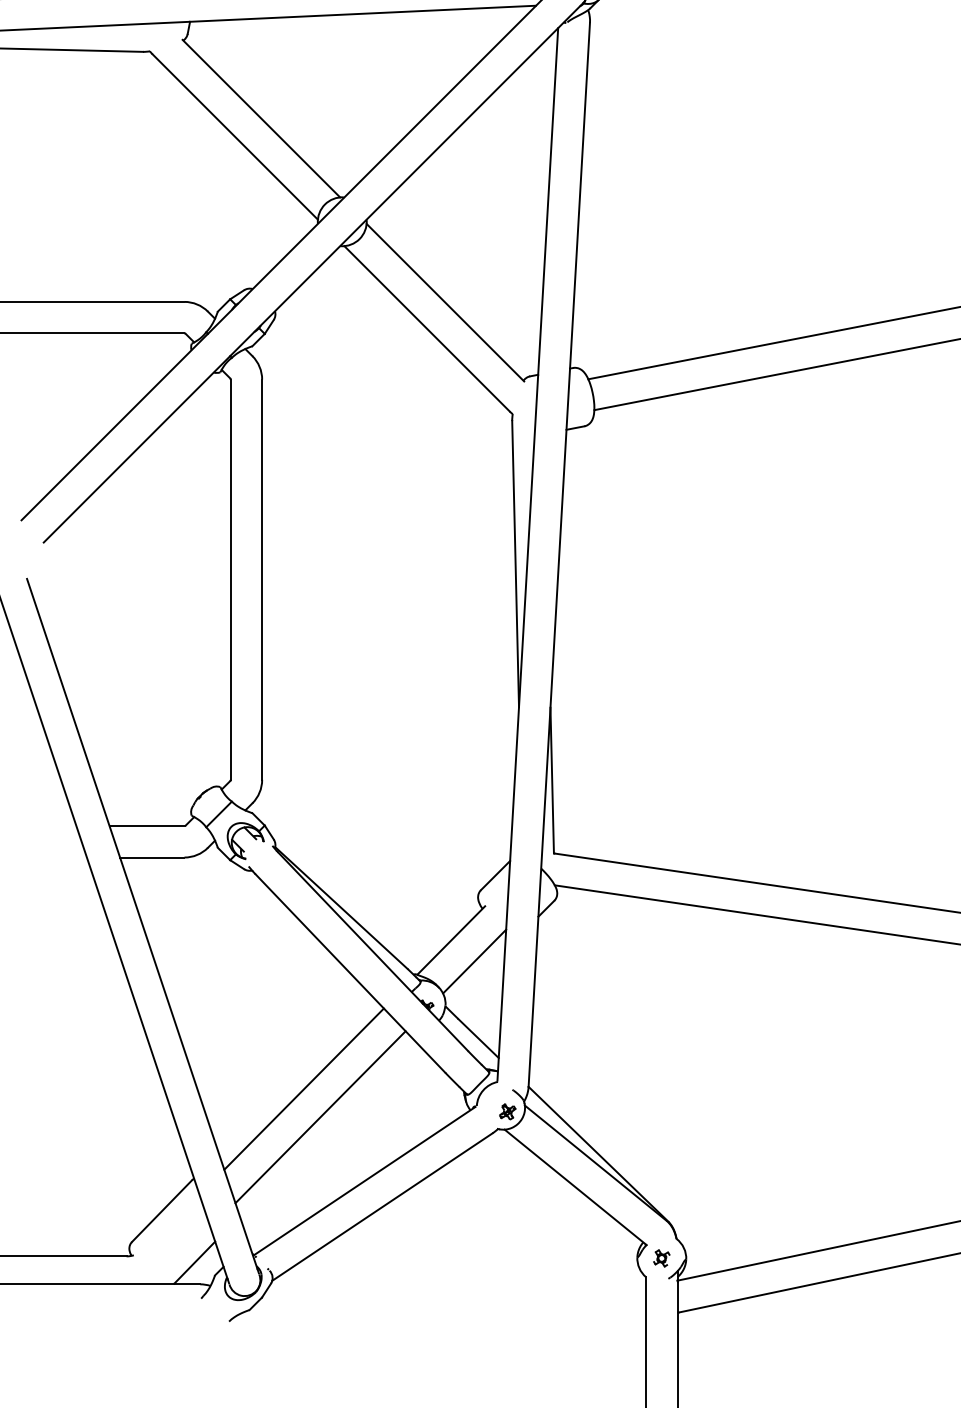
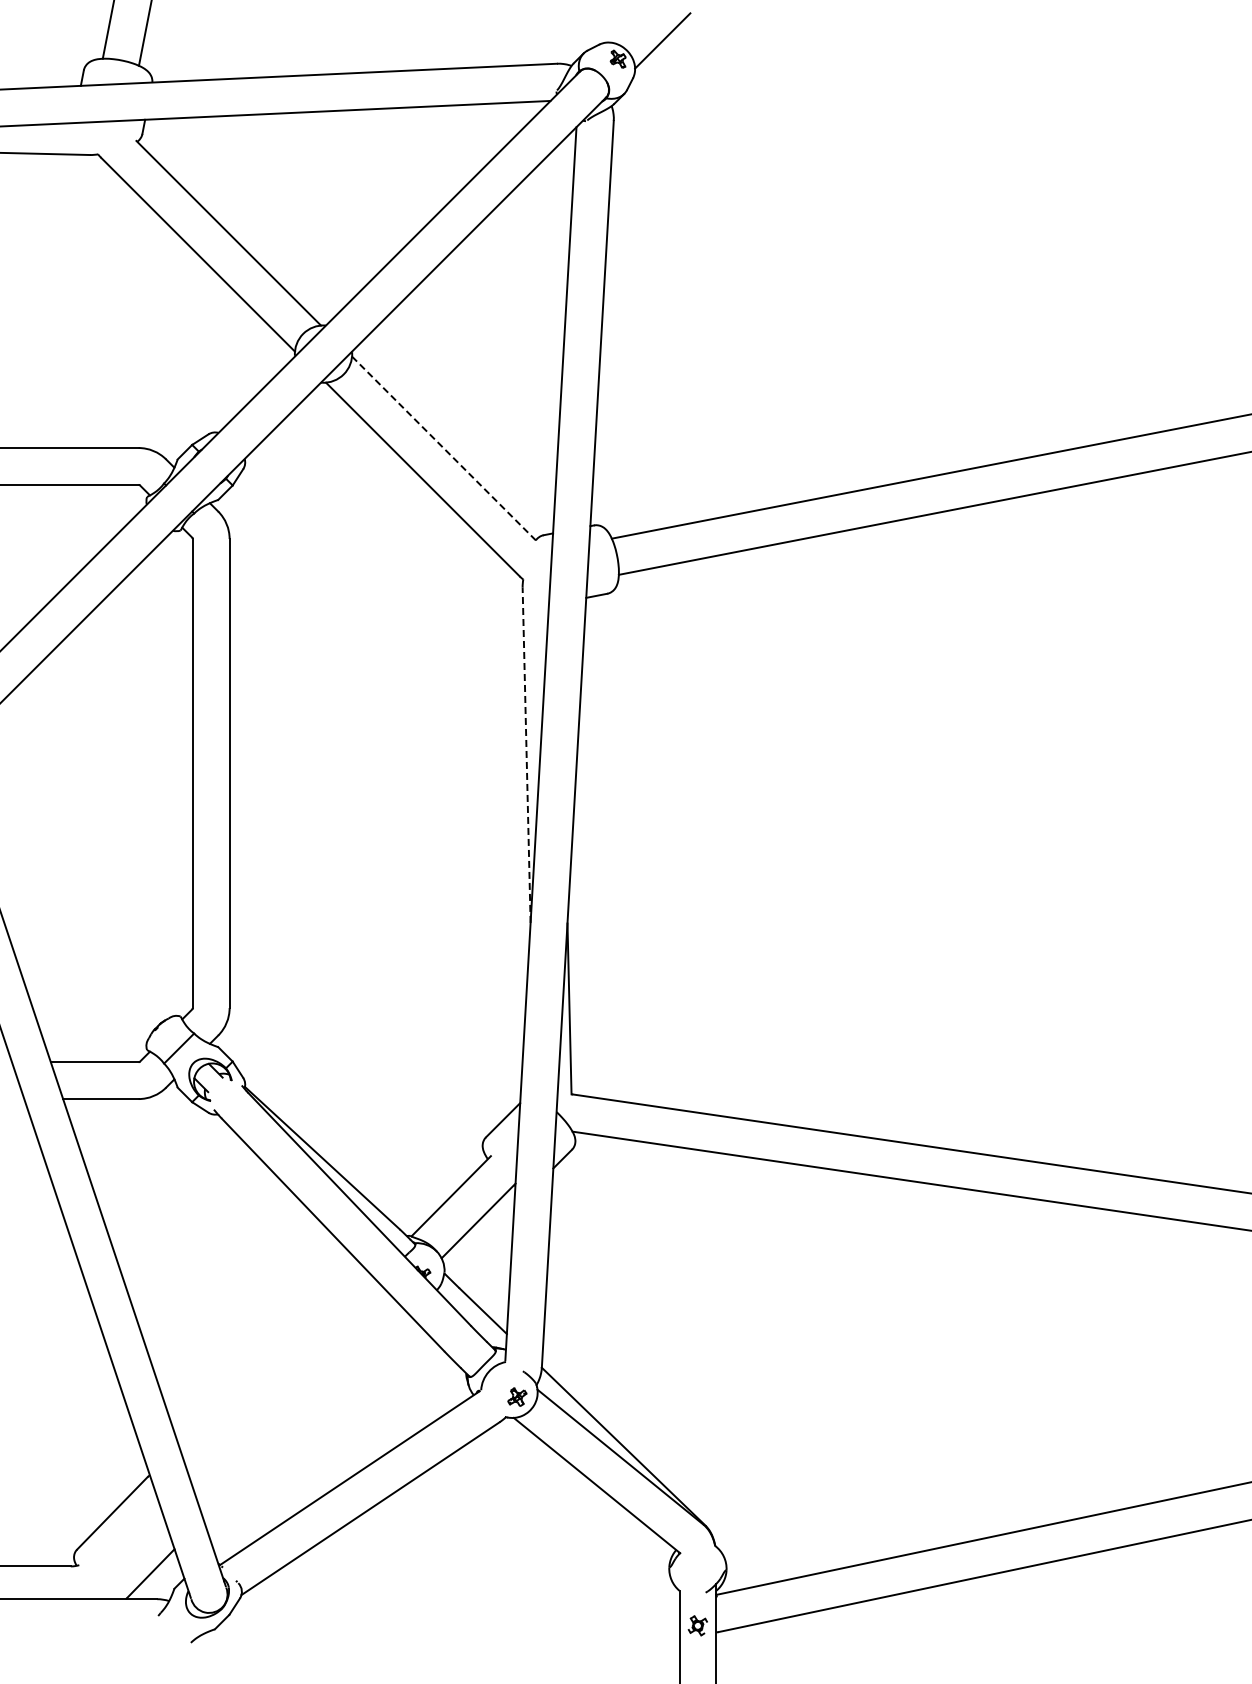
line: (445, 302) -> (444, 448), solid -> dashed
line: (515, 564) -> (526, 755), solid -> dashed
line: (303, 1089) -> (278, 1370), removed
line: (320, 1117) -> (297, 1403), removed
part: (661, 1258) -> (697, 1625), moved

